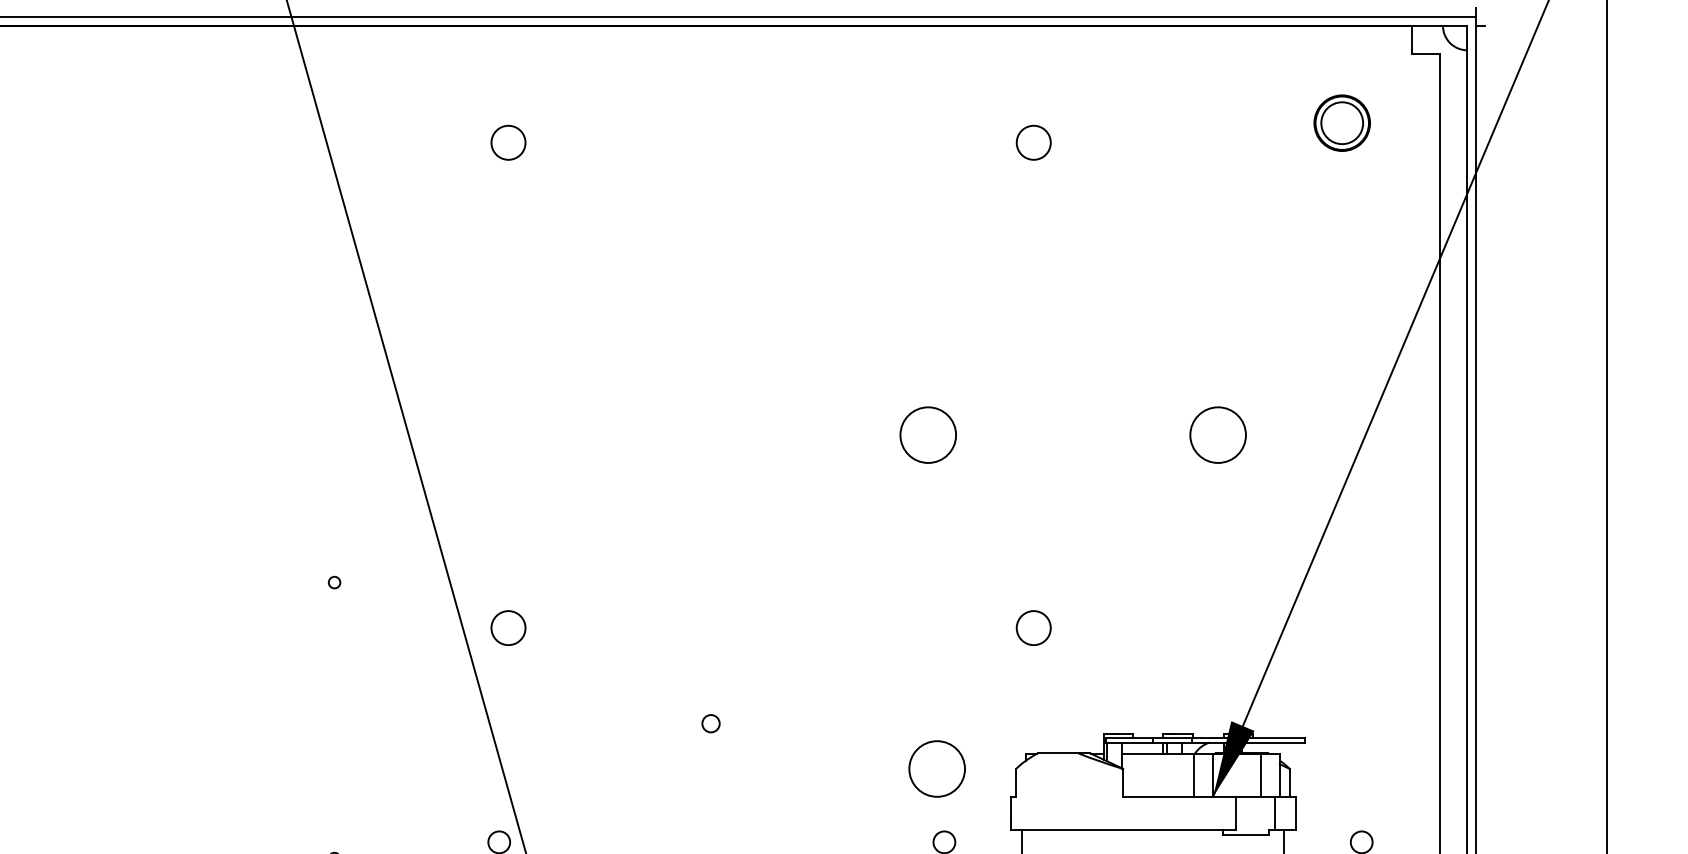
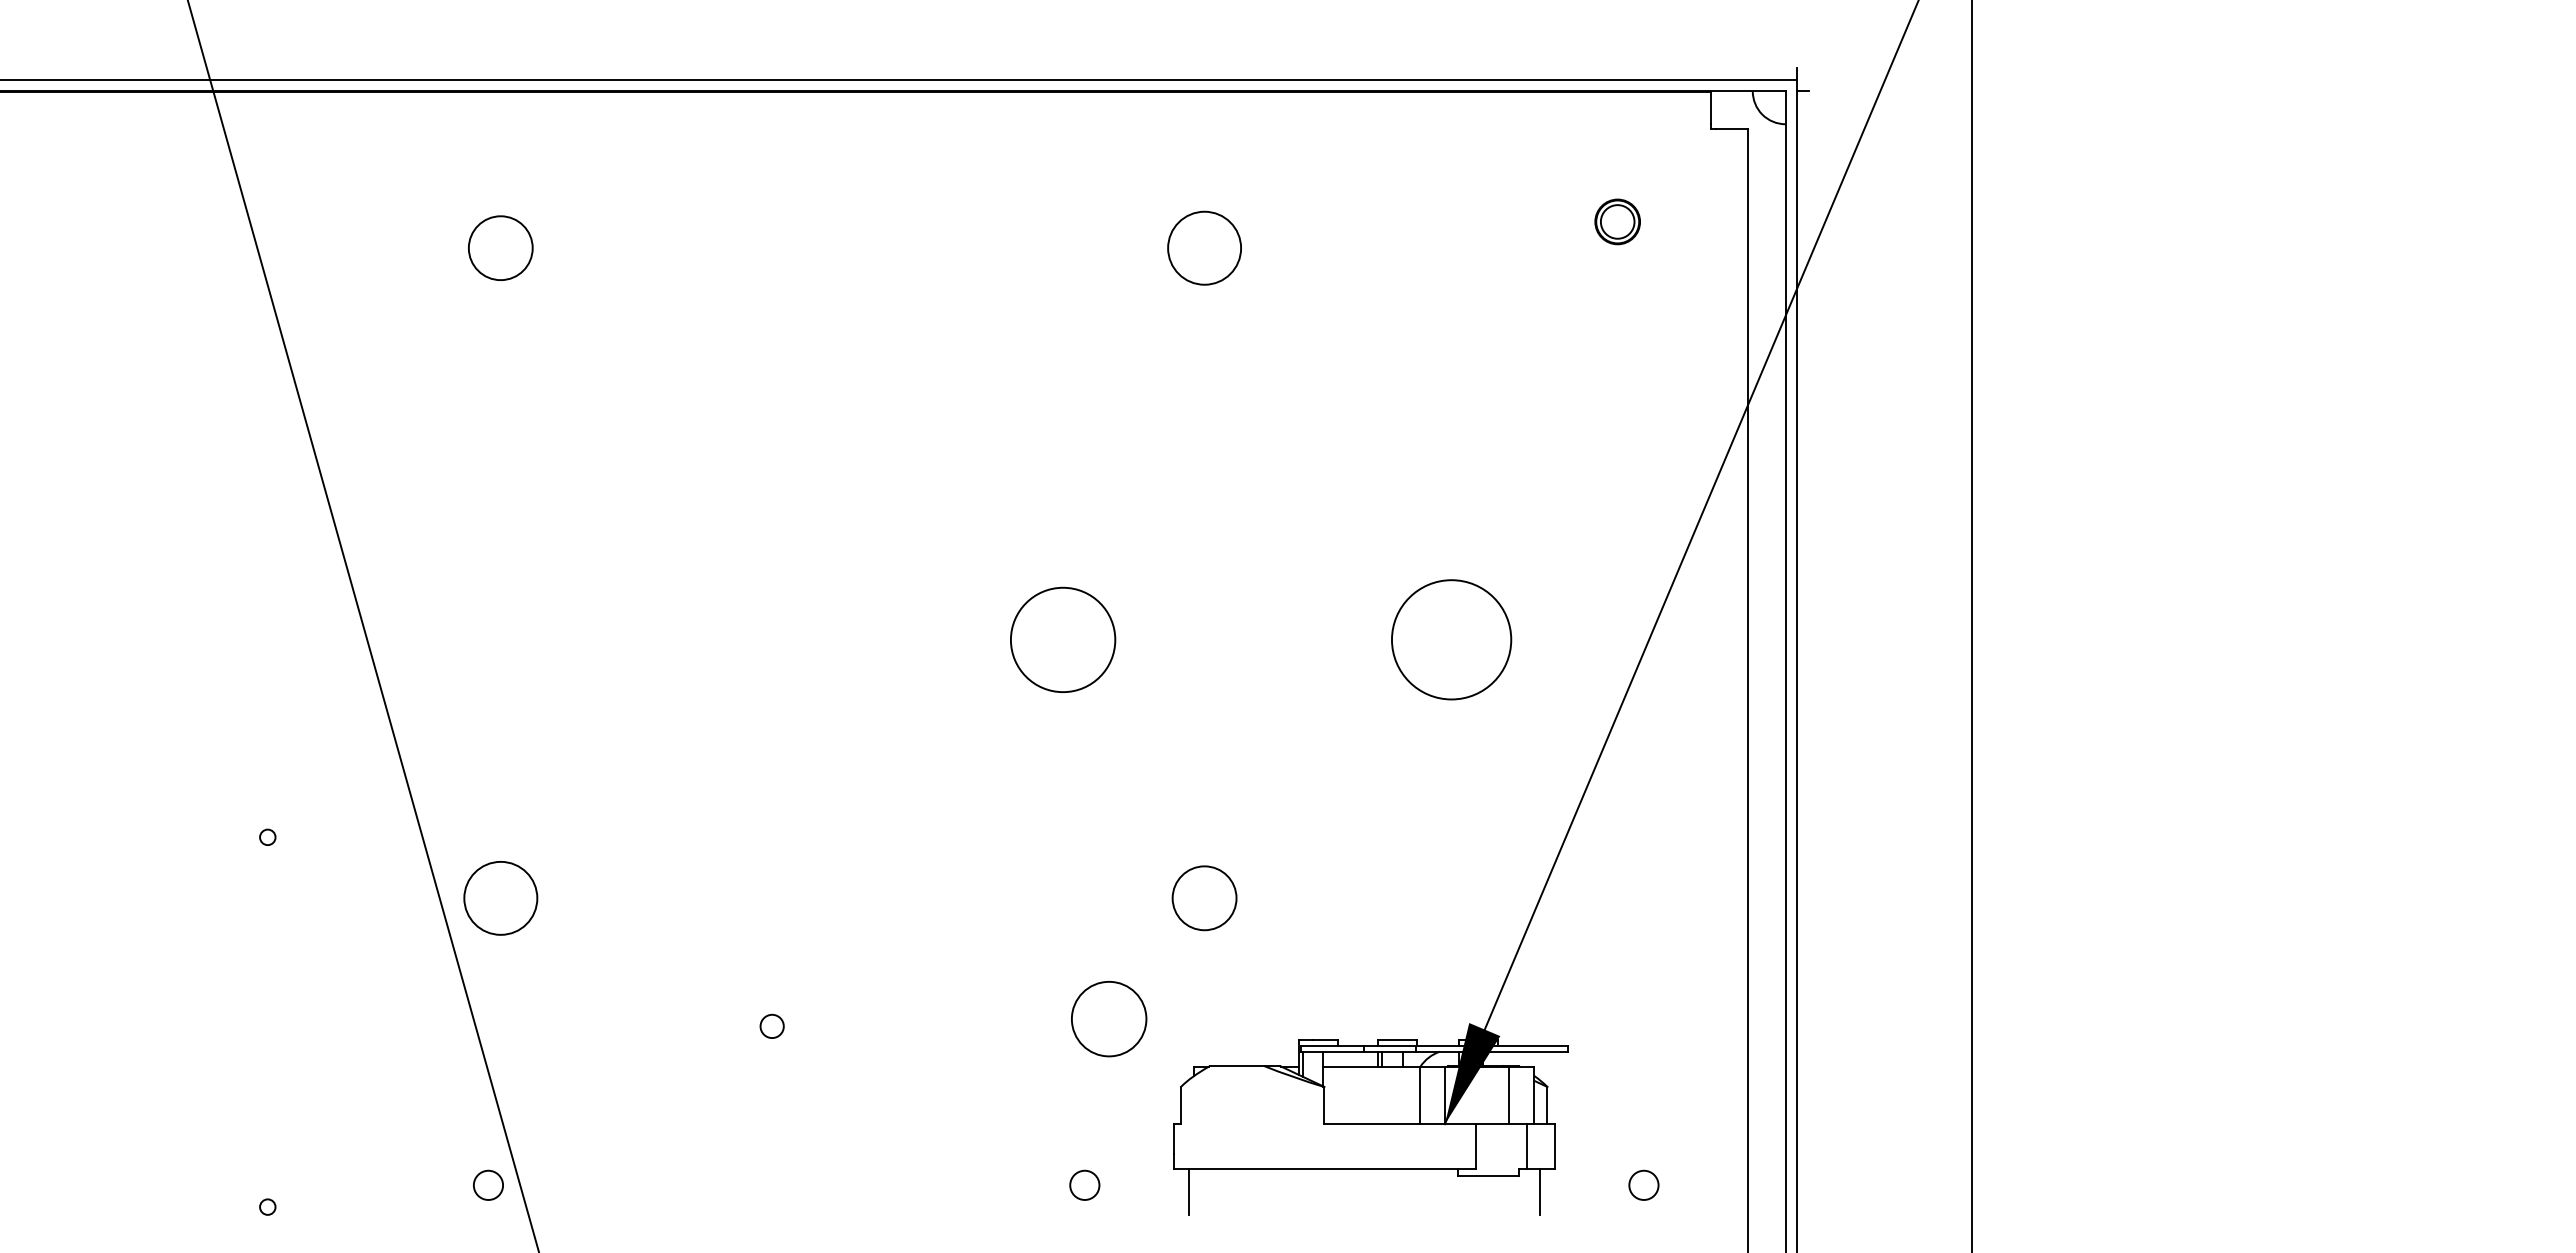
part: (1341, 122) -> (1617, 221), size x0.6
circle: (508, 142) -> (500, 247), size x1.4
circle: (1033, 142) -> (1204, 247), size x1.6
circle: (928, 434) -> (1063, 639), size x1.4
circle: (1218, 434) -> (1451, 639), size x1.6
circle: (508, 628) -> (500, 898), size x1.6
circle: (1033, 628) -> (1204, 898), size x1.4
circle: (937, 769) -> (1109, 1019), moved

